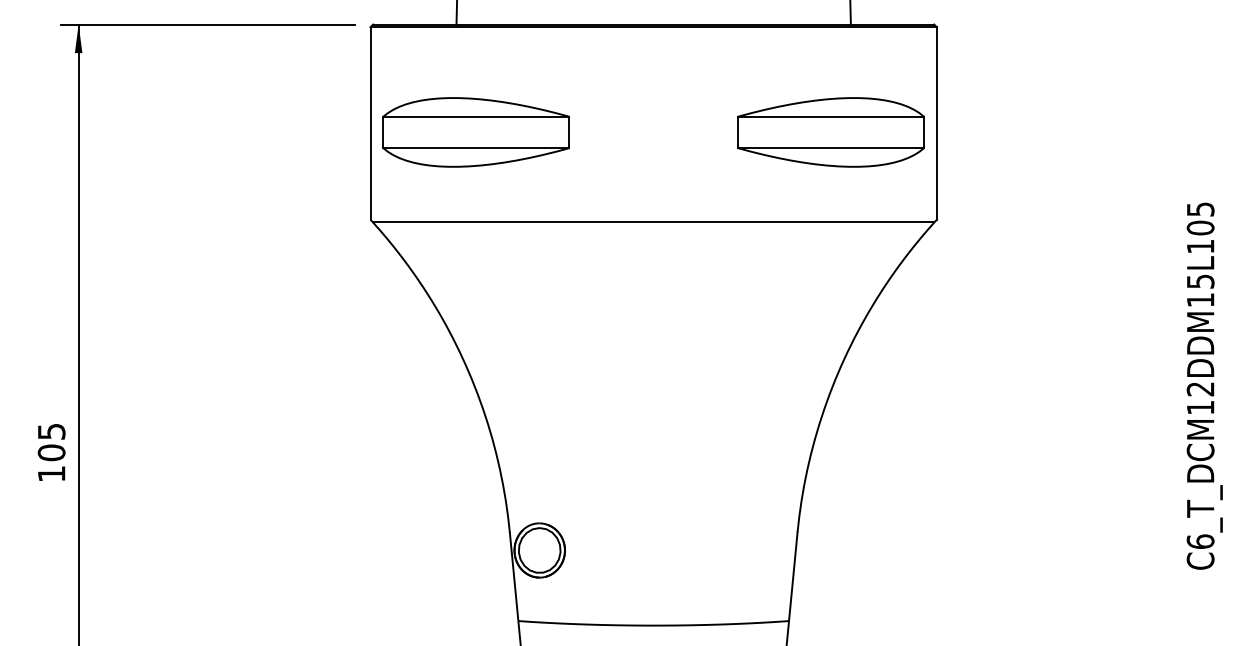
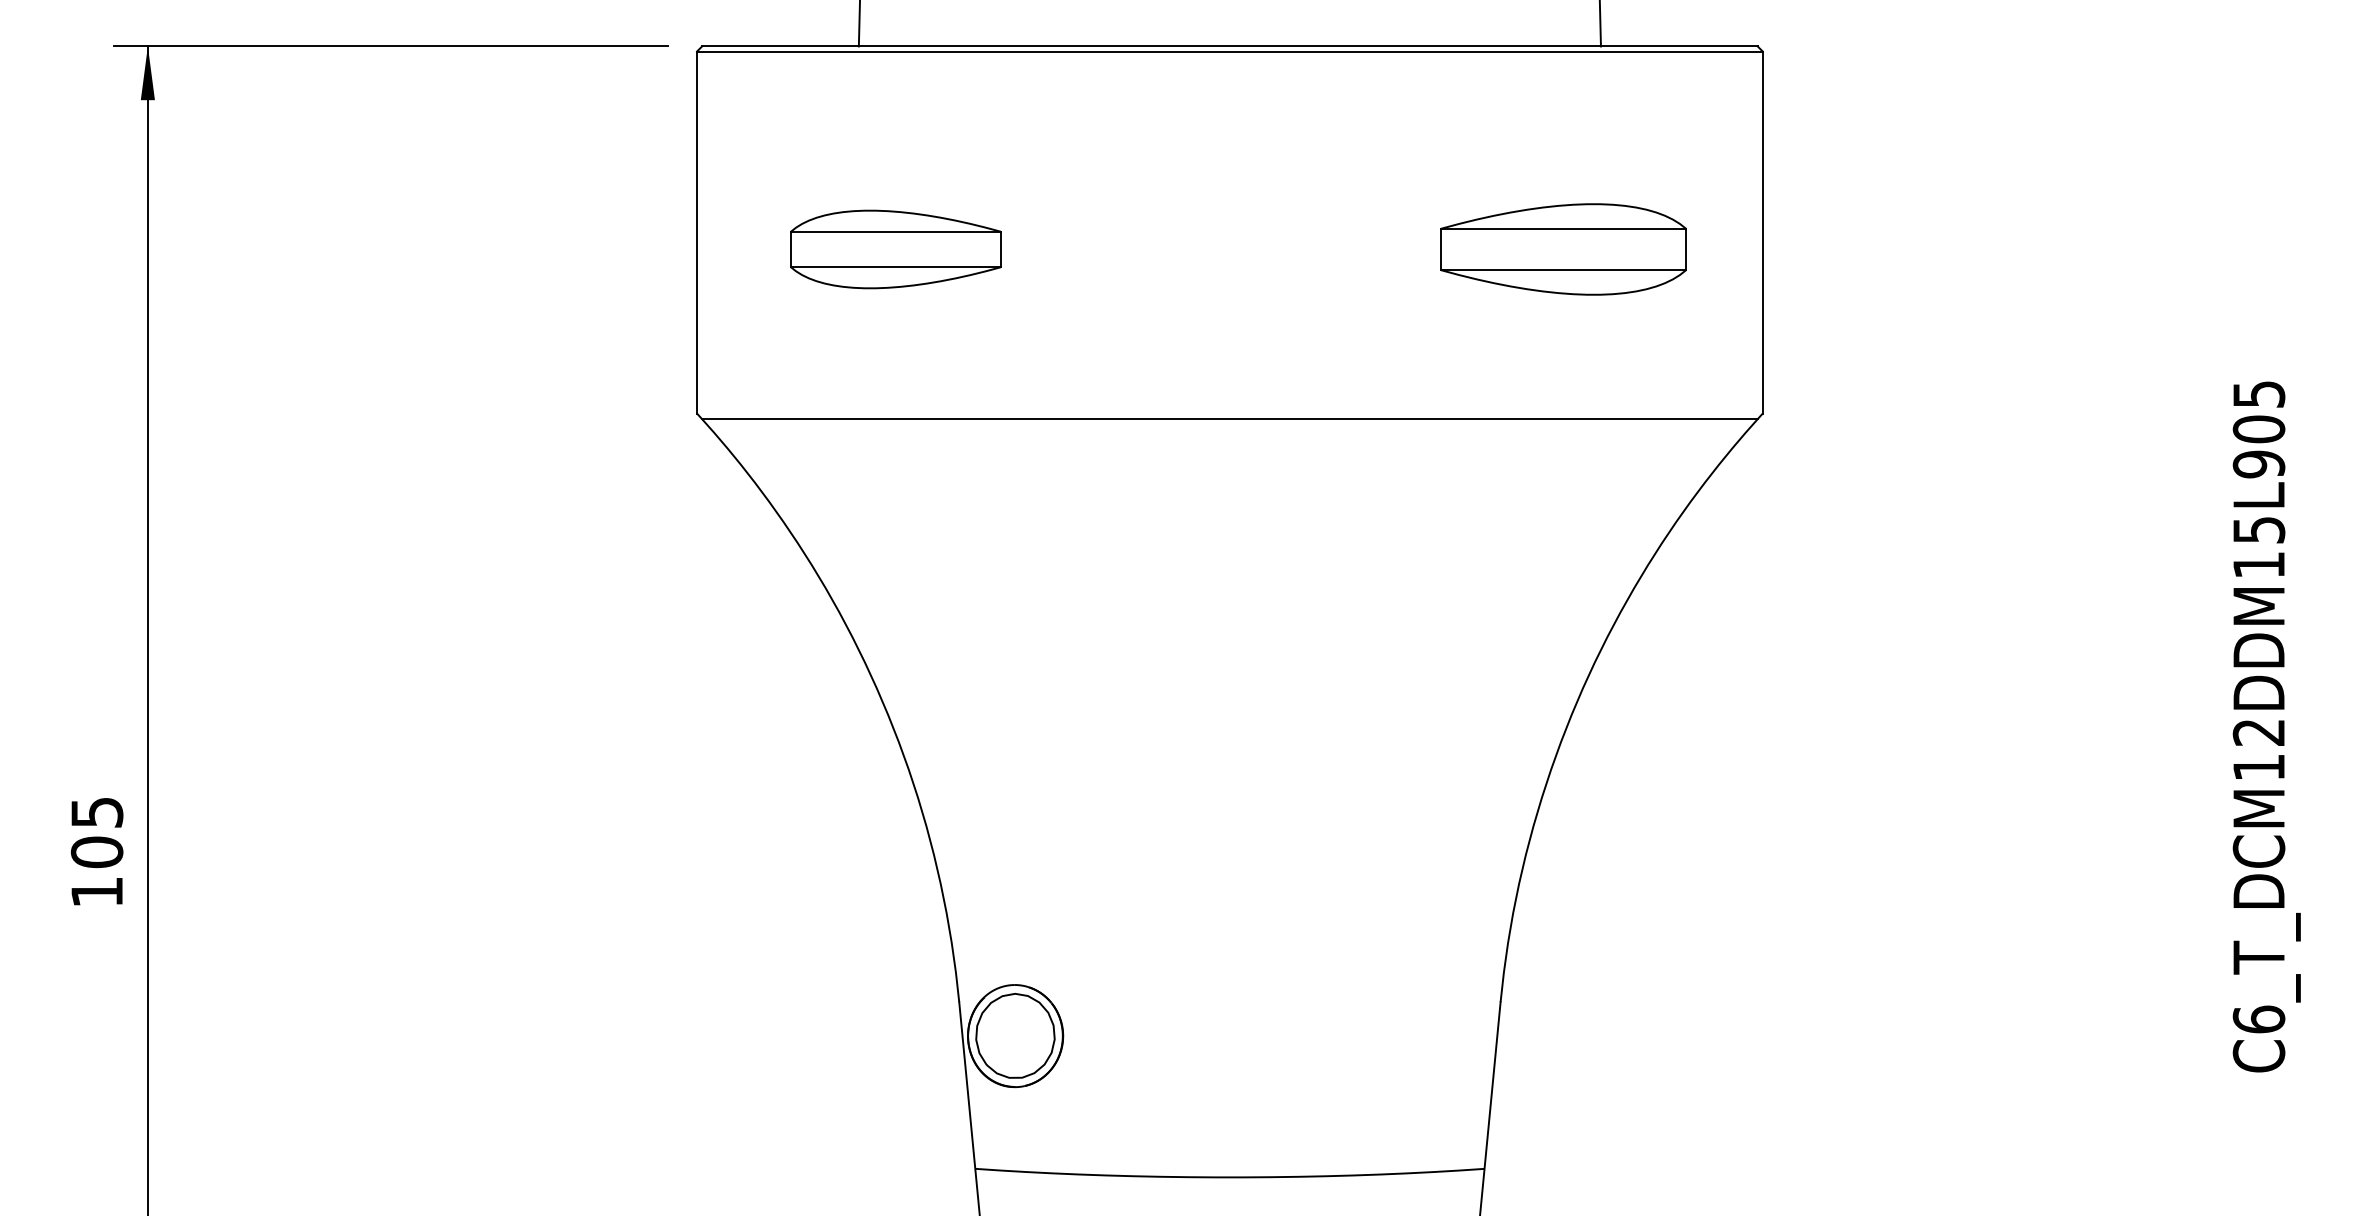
part: (475, 132) -> (894, 249), size x0.6
part: (830, 132) -> (1562, 249), size x0.7
text: (1200, 246) -> (2258, 464), C6_T_DCM12DDM15L105 -> C6_T_DCM12DDM15L905

